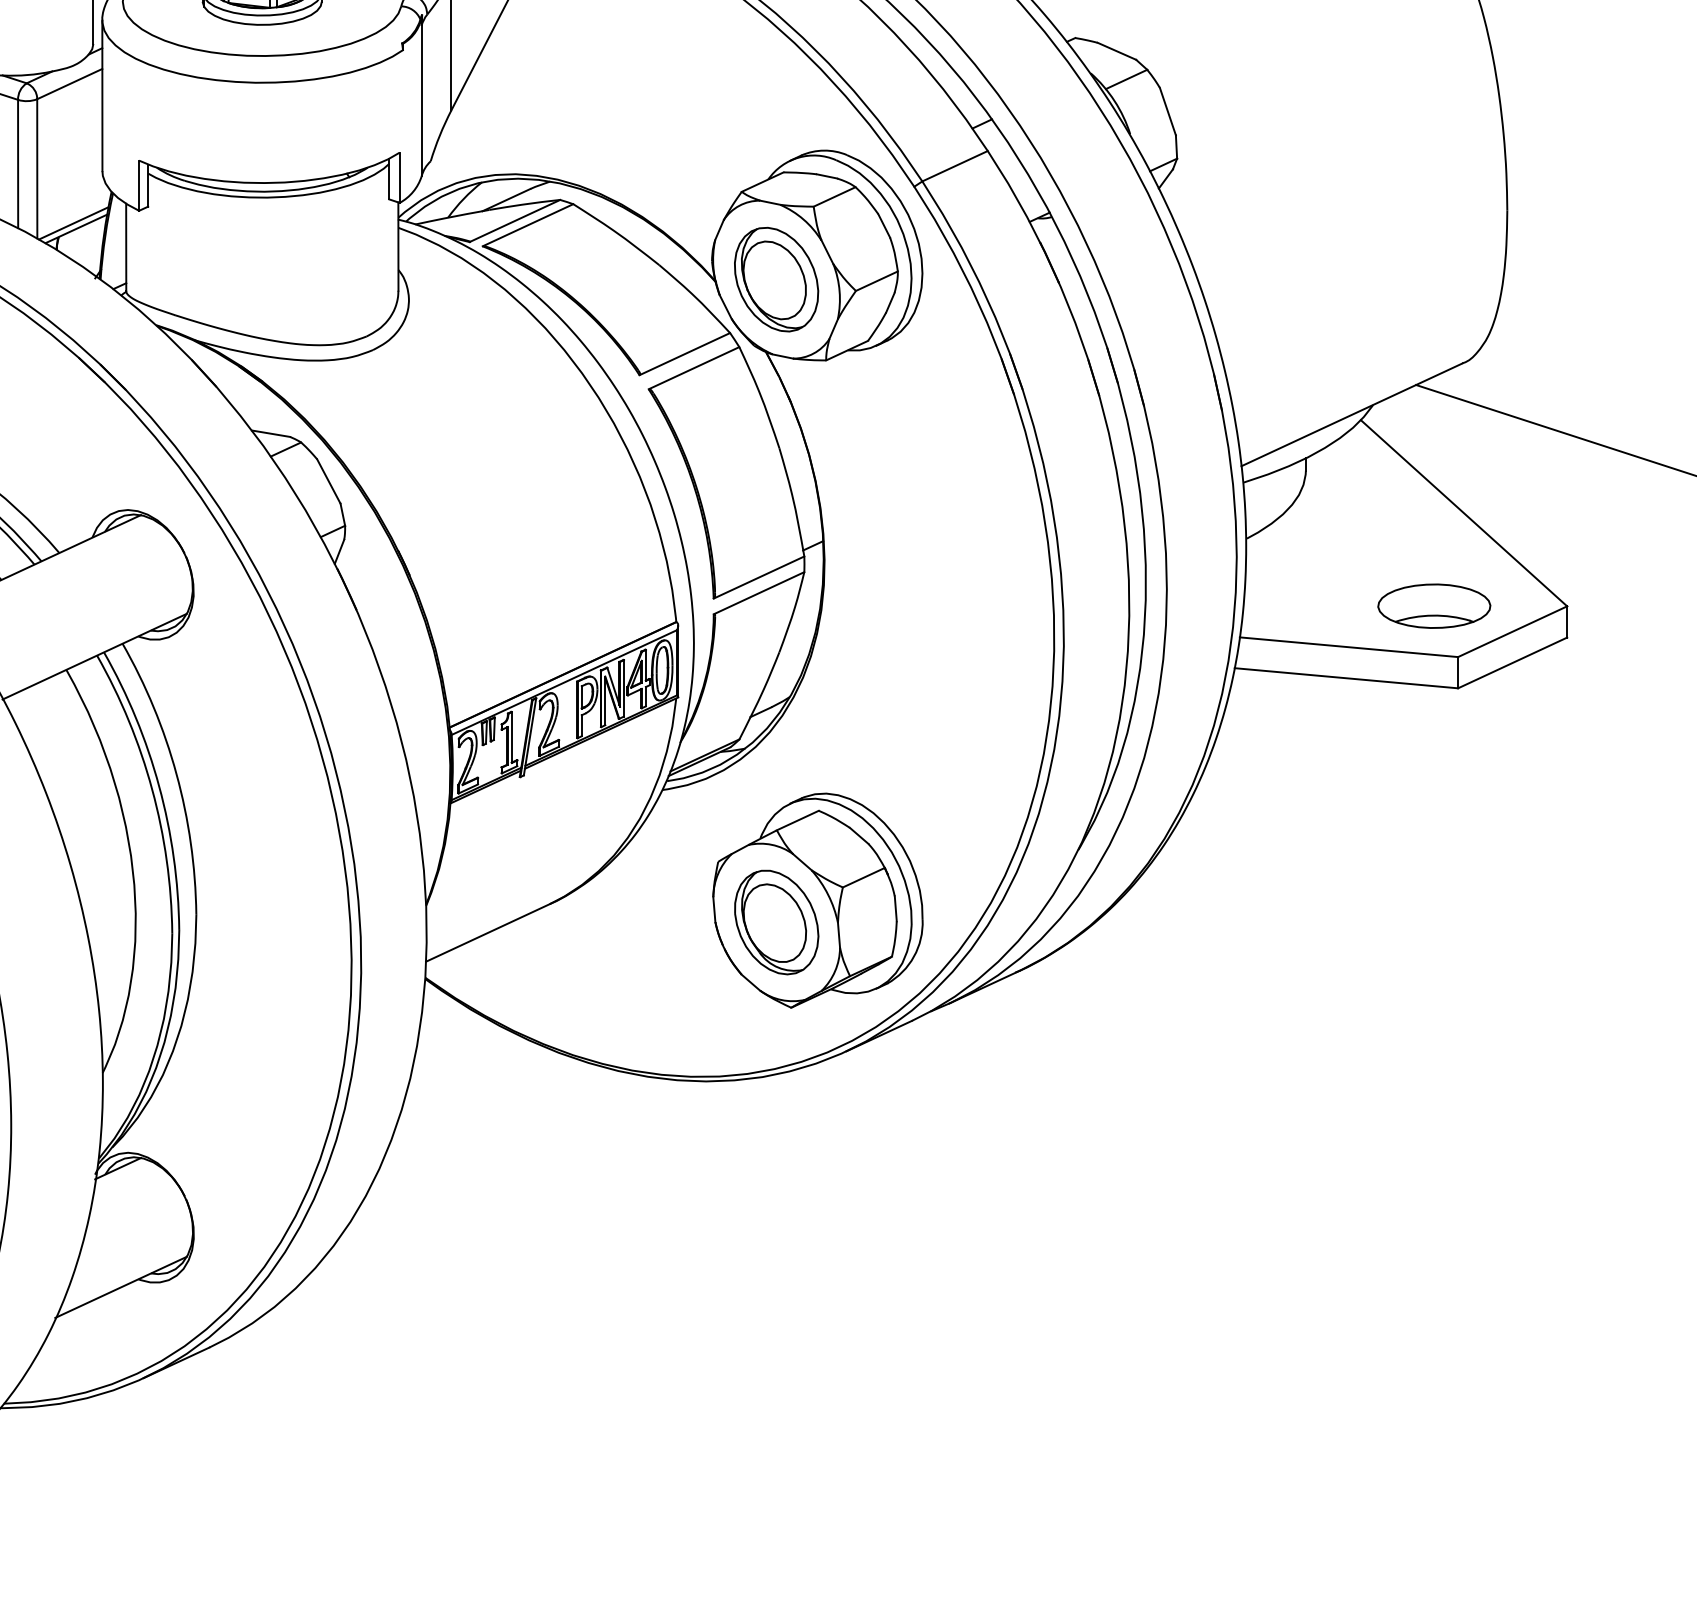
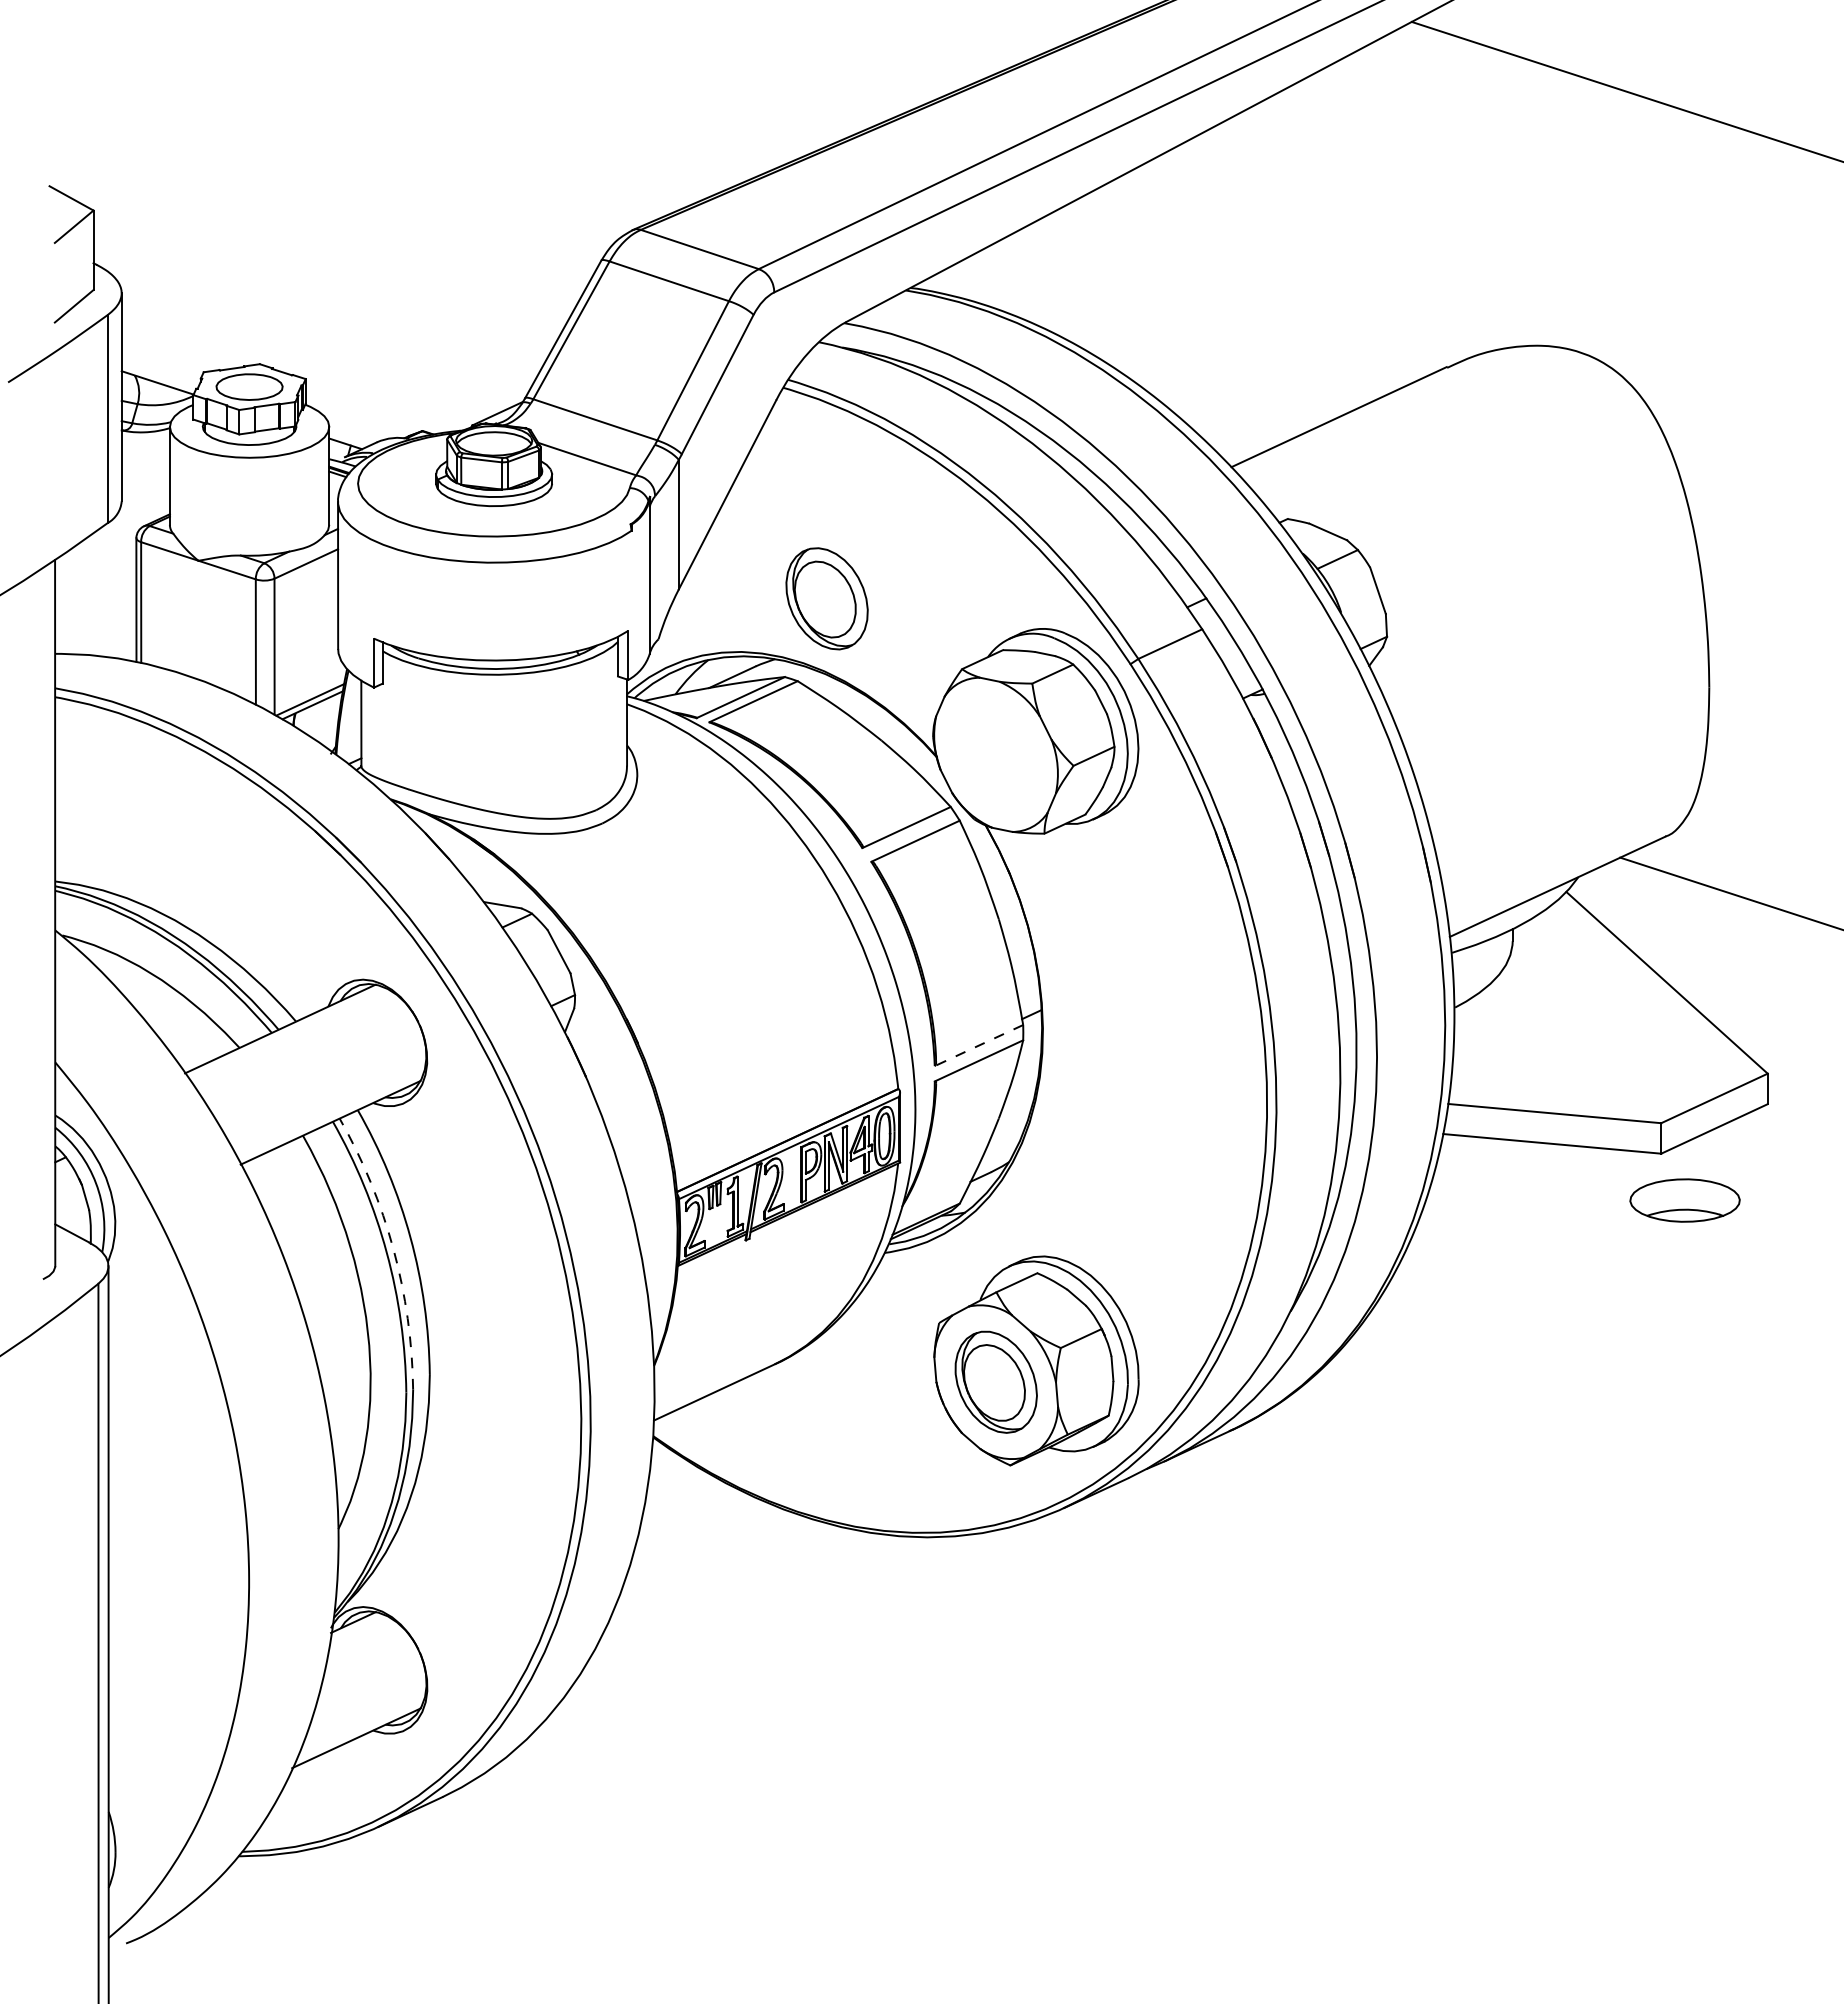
part: (775, 279) -> (826, 598), moved
line: (758, 577) -> (978, 1045), solid -> dashed
part: (1433, 606) -> (1684, 1200), moved
arc: (159, 786) -> (393, 1249), solid -> dashed

